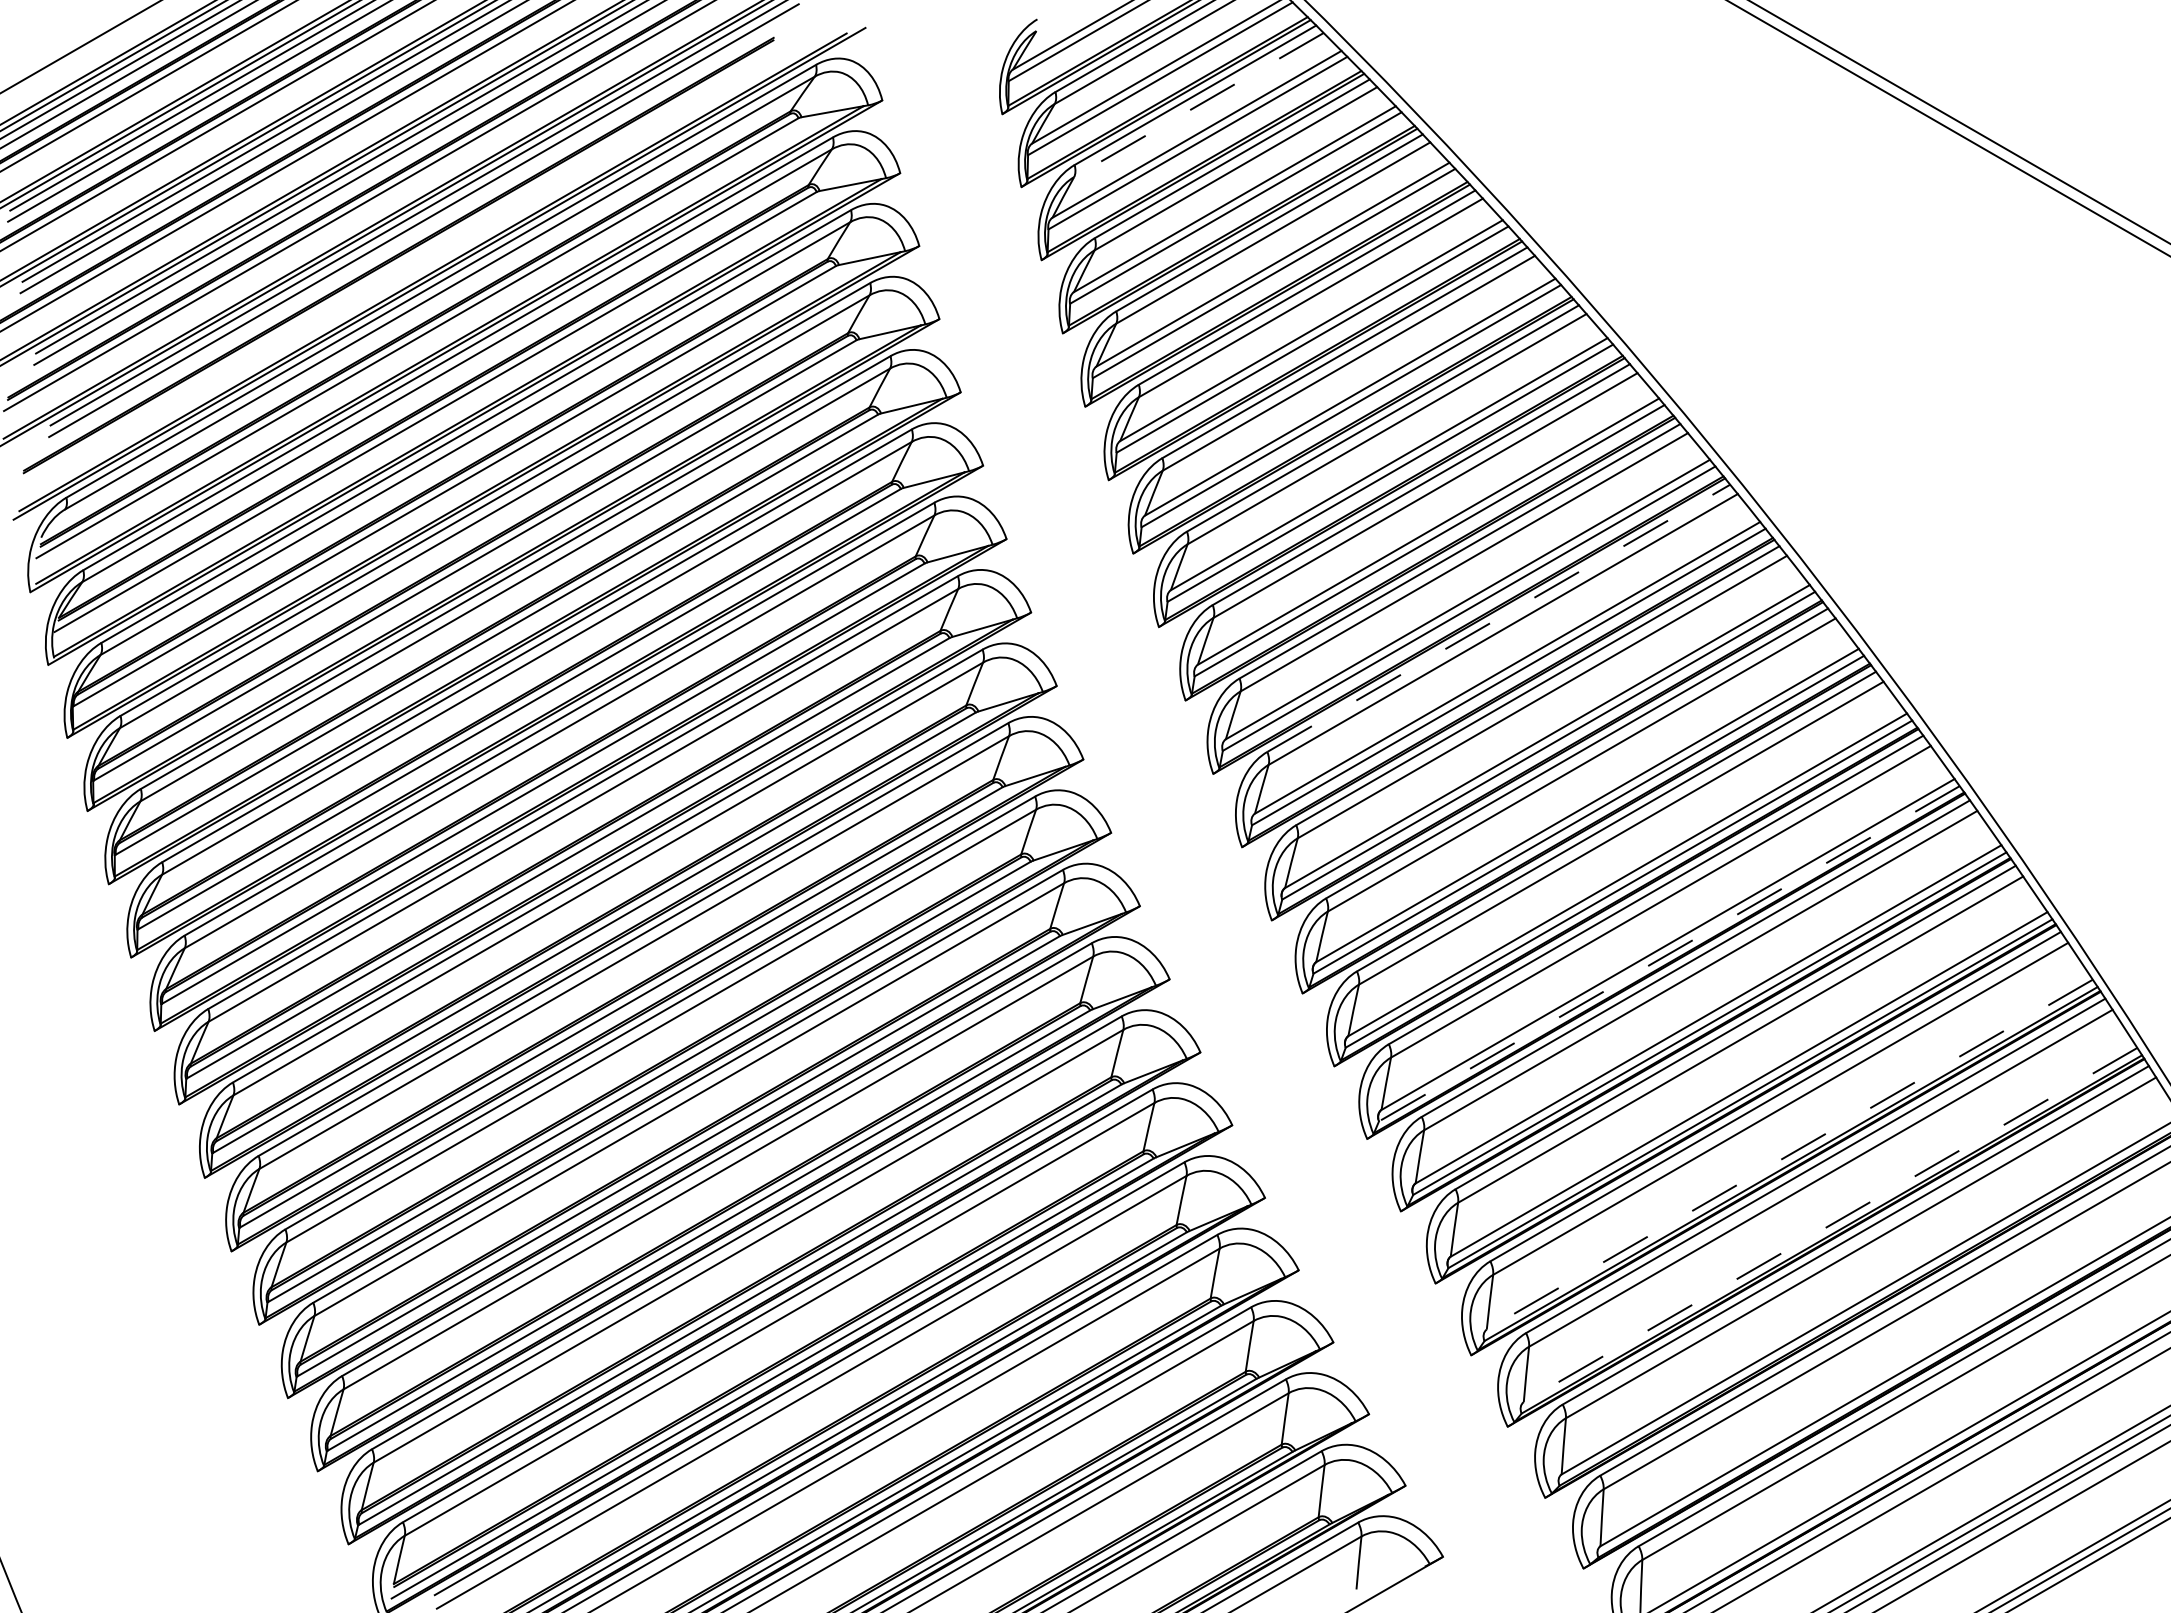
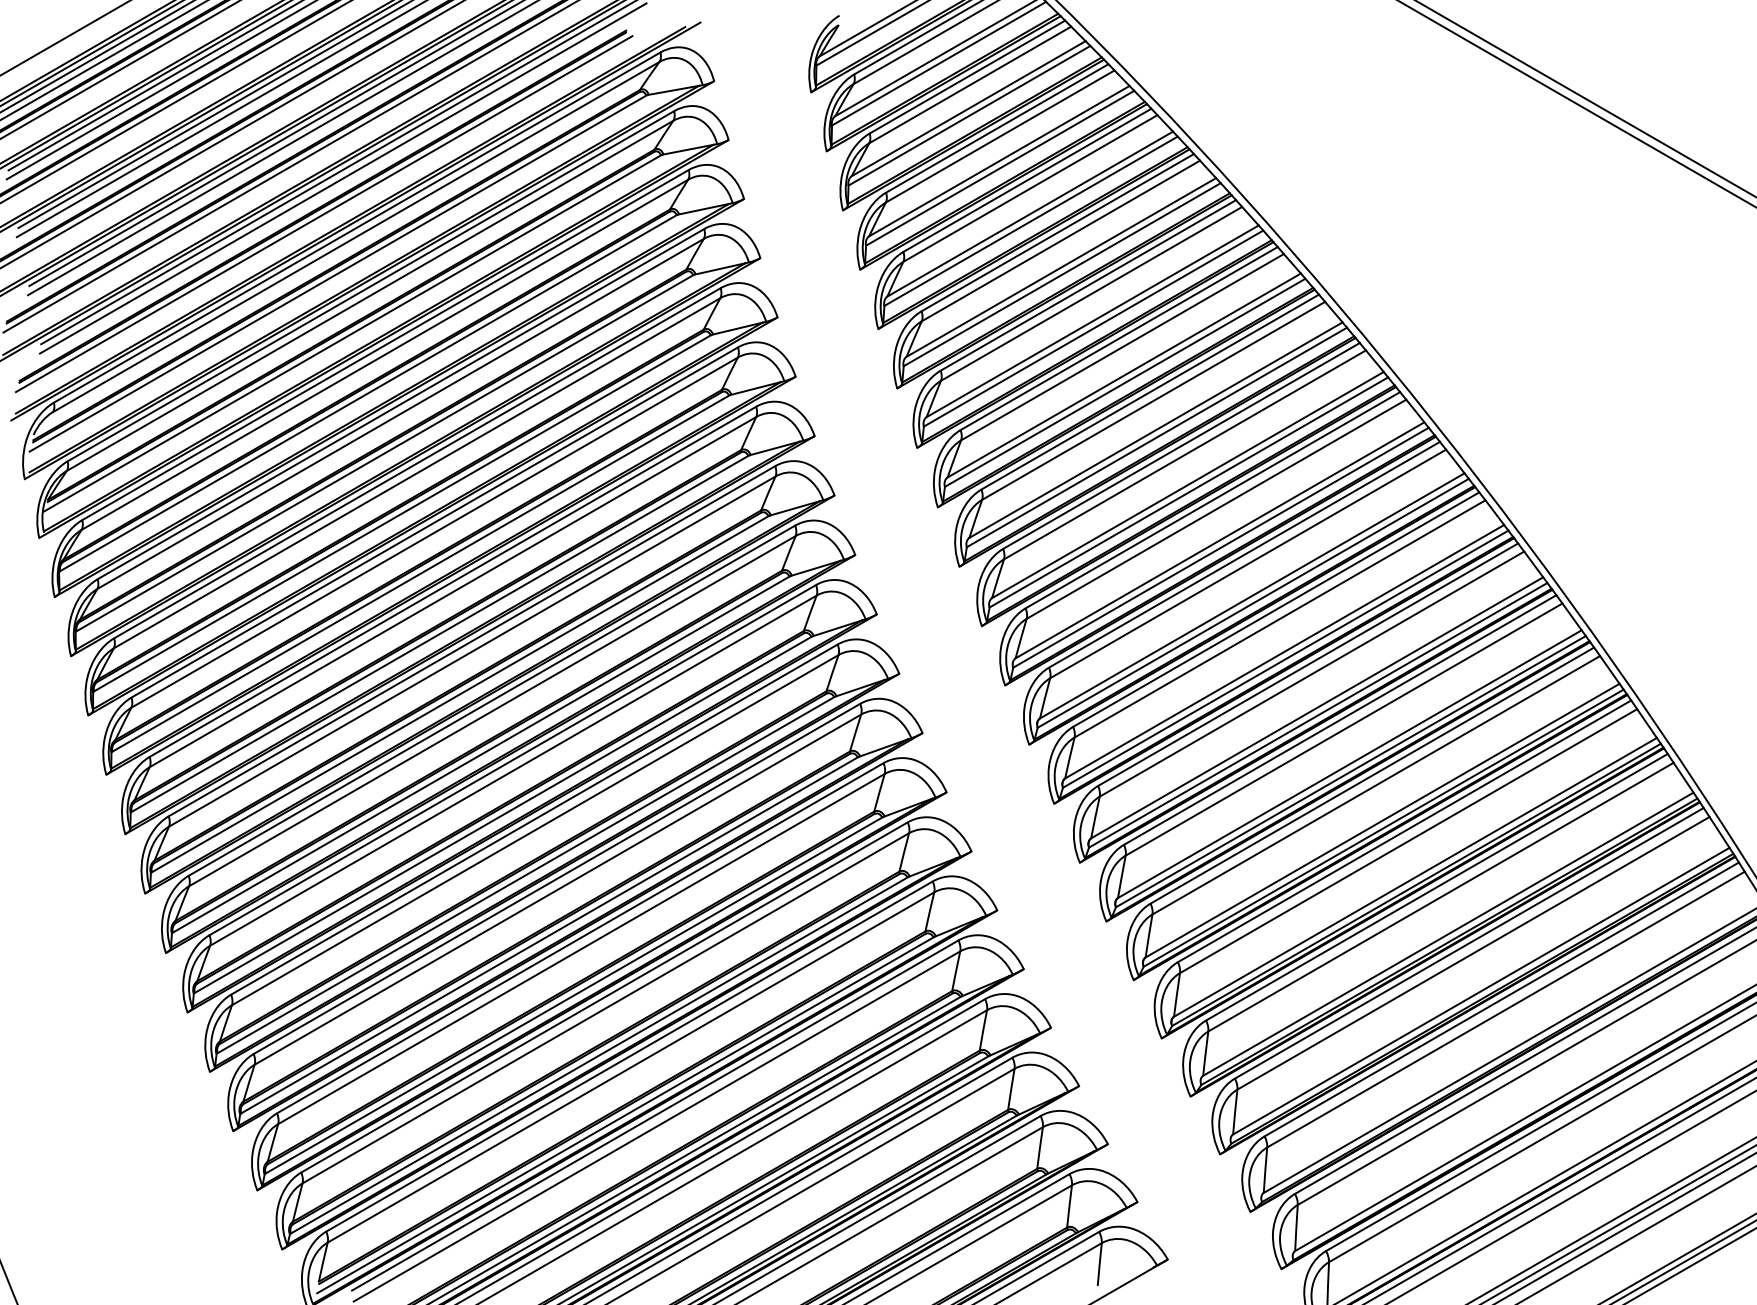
line: (1198, 105) -> (969, 85), dashed -> solid
line: (400, 264) -> (324, 213), added
line: (1499, 618) -> (1213, 500), dashed -> solid
line: (1668, 954) -> (1350, 772), dashed -> solid
line: (1789, 1154) -> (1448, 934), dashed -> solid
line: (1830, 1225) -> (1481, 991), dashed -> solid

